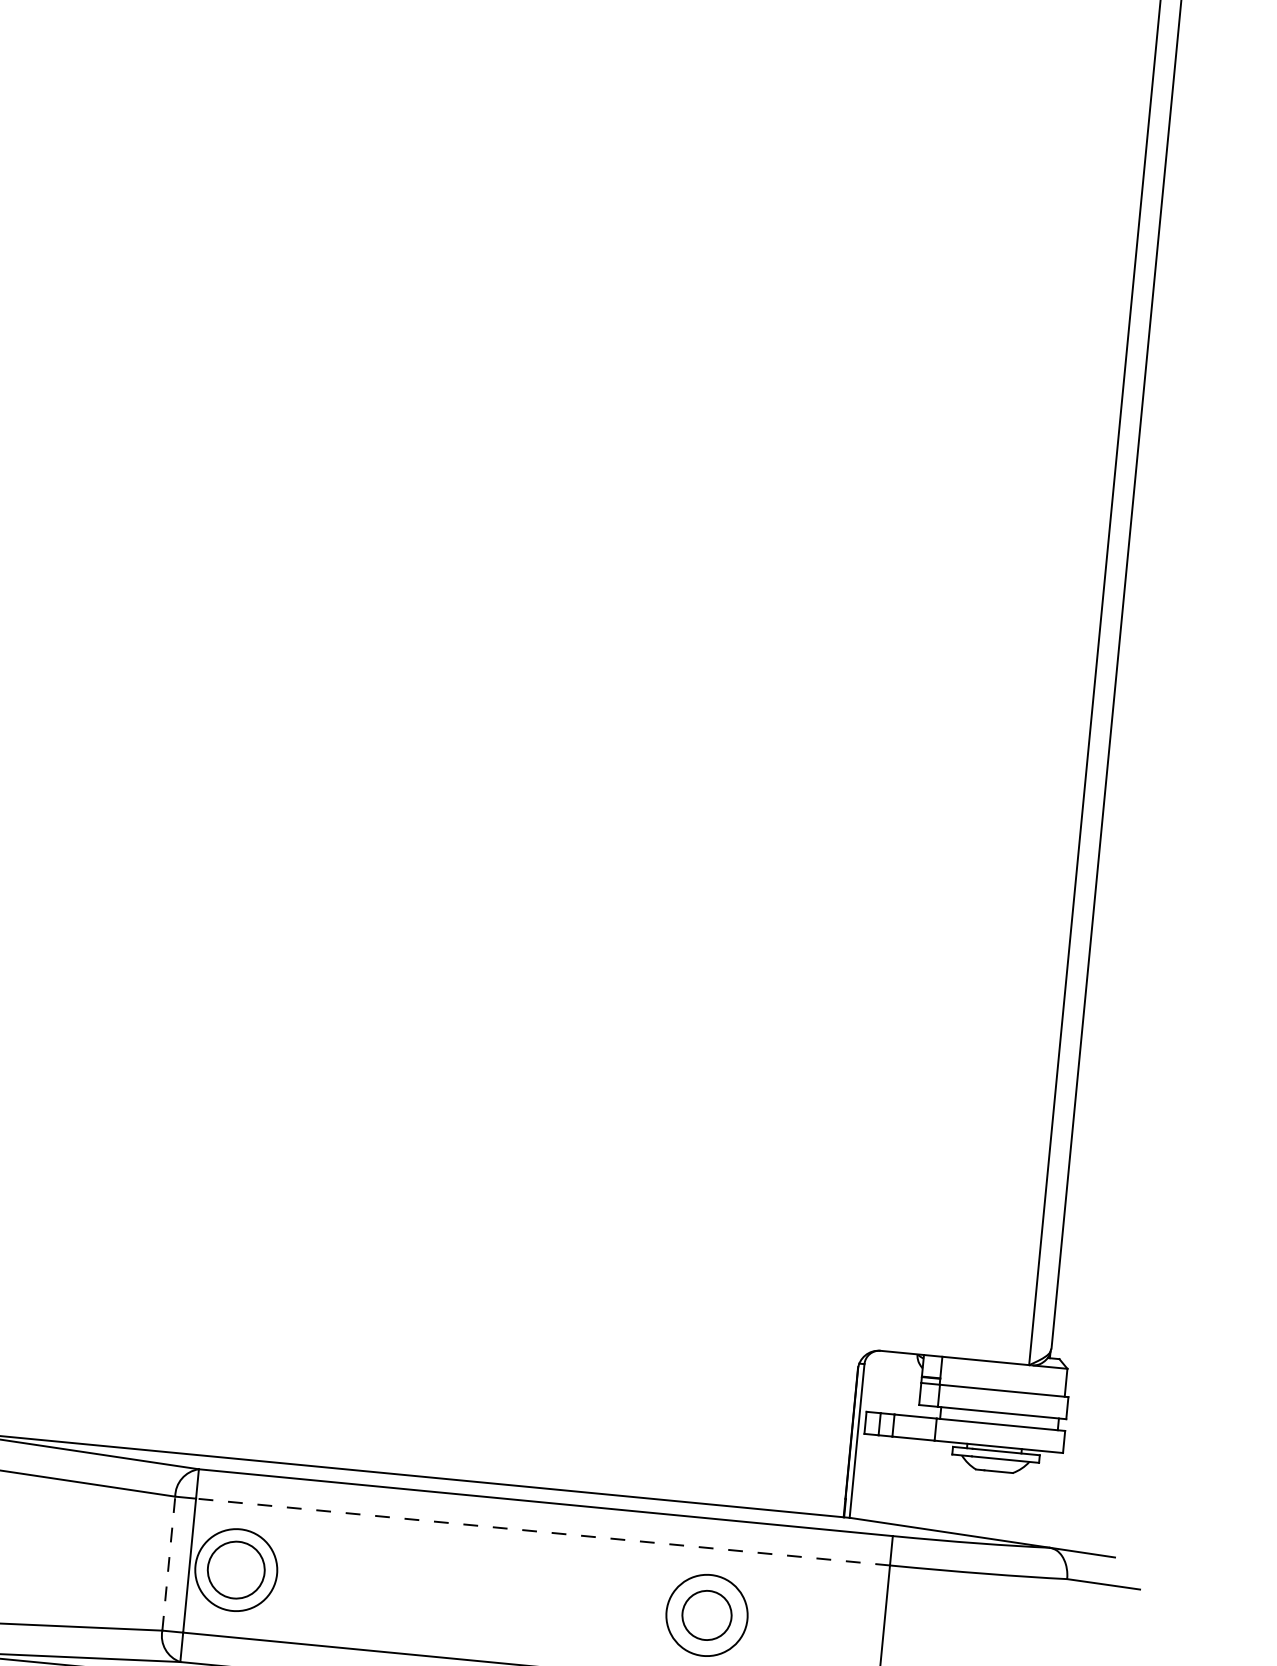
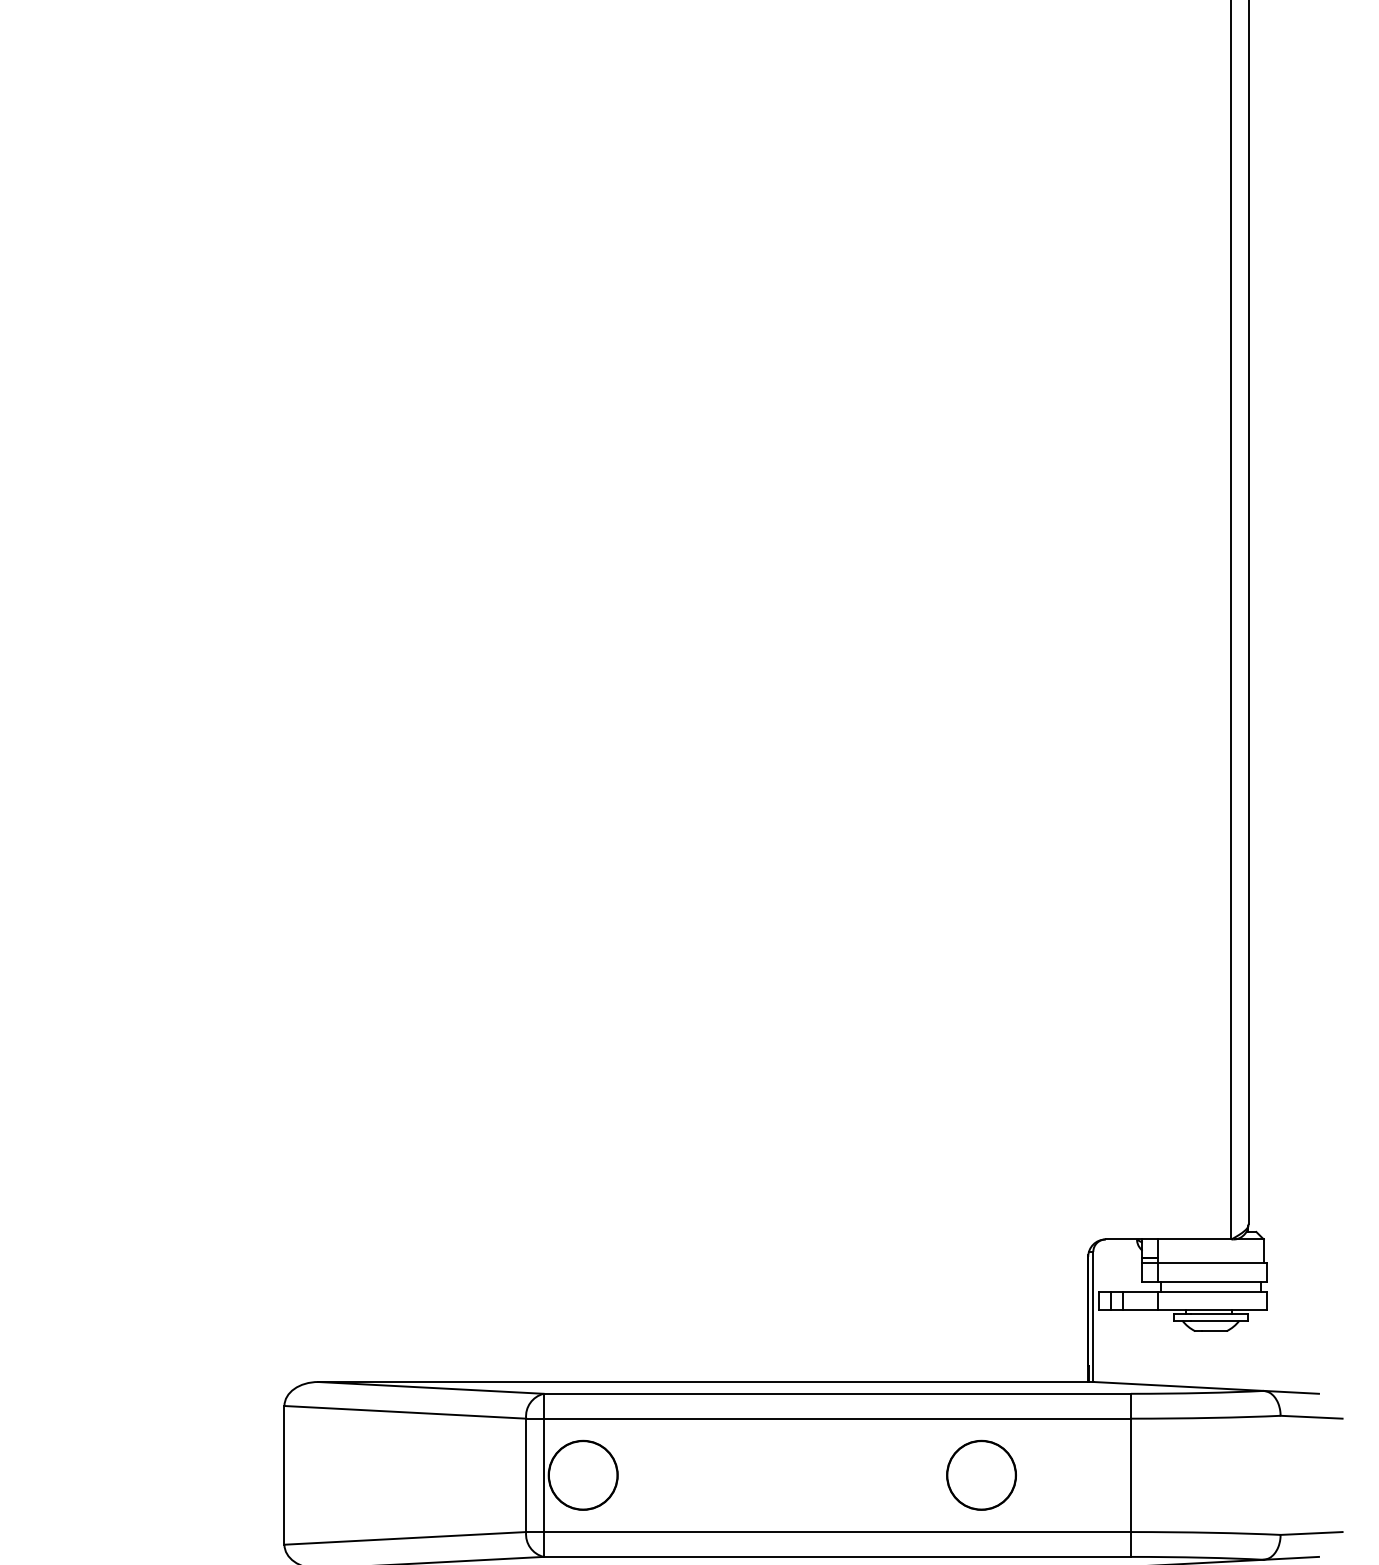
line: (543, 1531) -> (837, 1418), dashed -> solid
line: (169, 1563) -> (526, 1475), dashed -> solid
circle: (236, 1570) -> (583, 1475), size x1.43
circle: (707, 1614) -> (981, 1474), size x1.67

